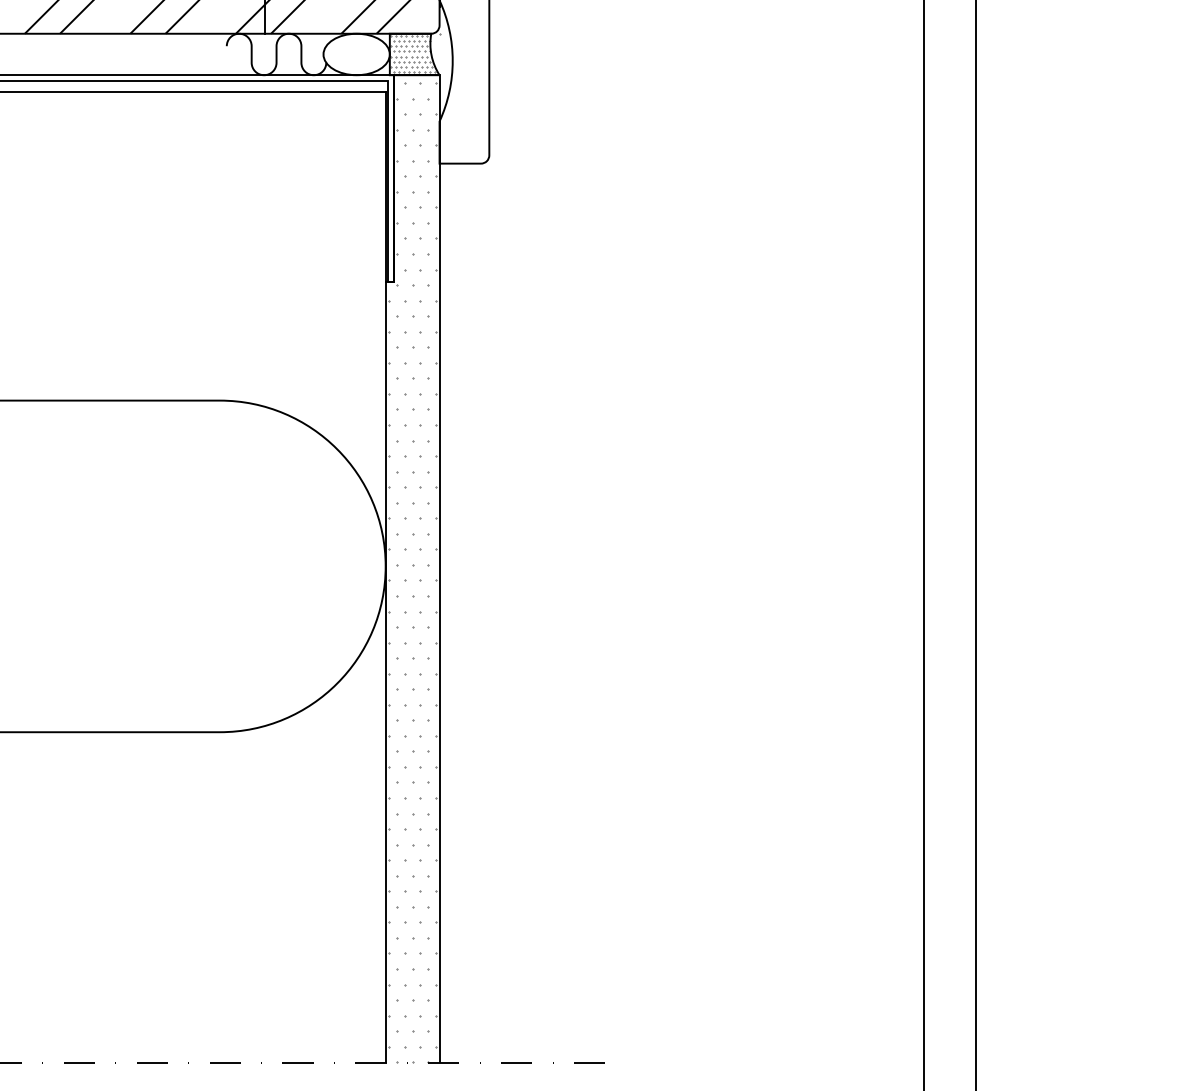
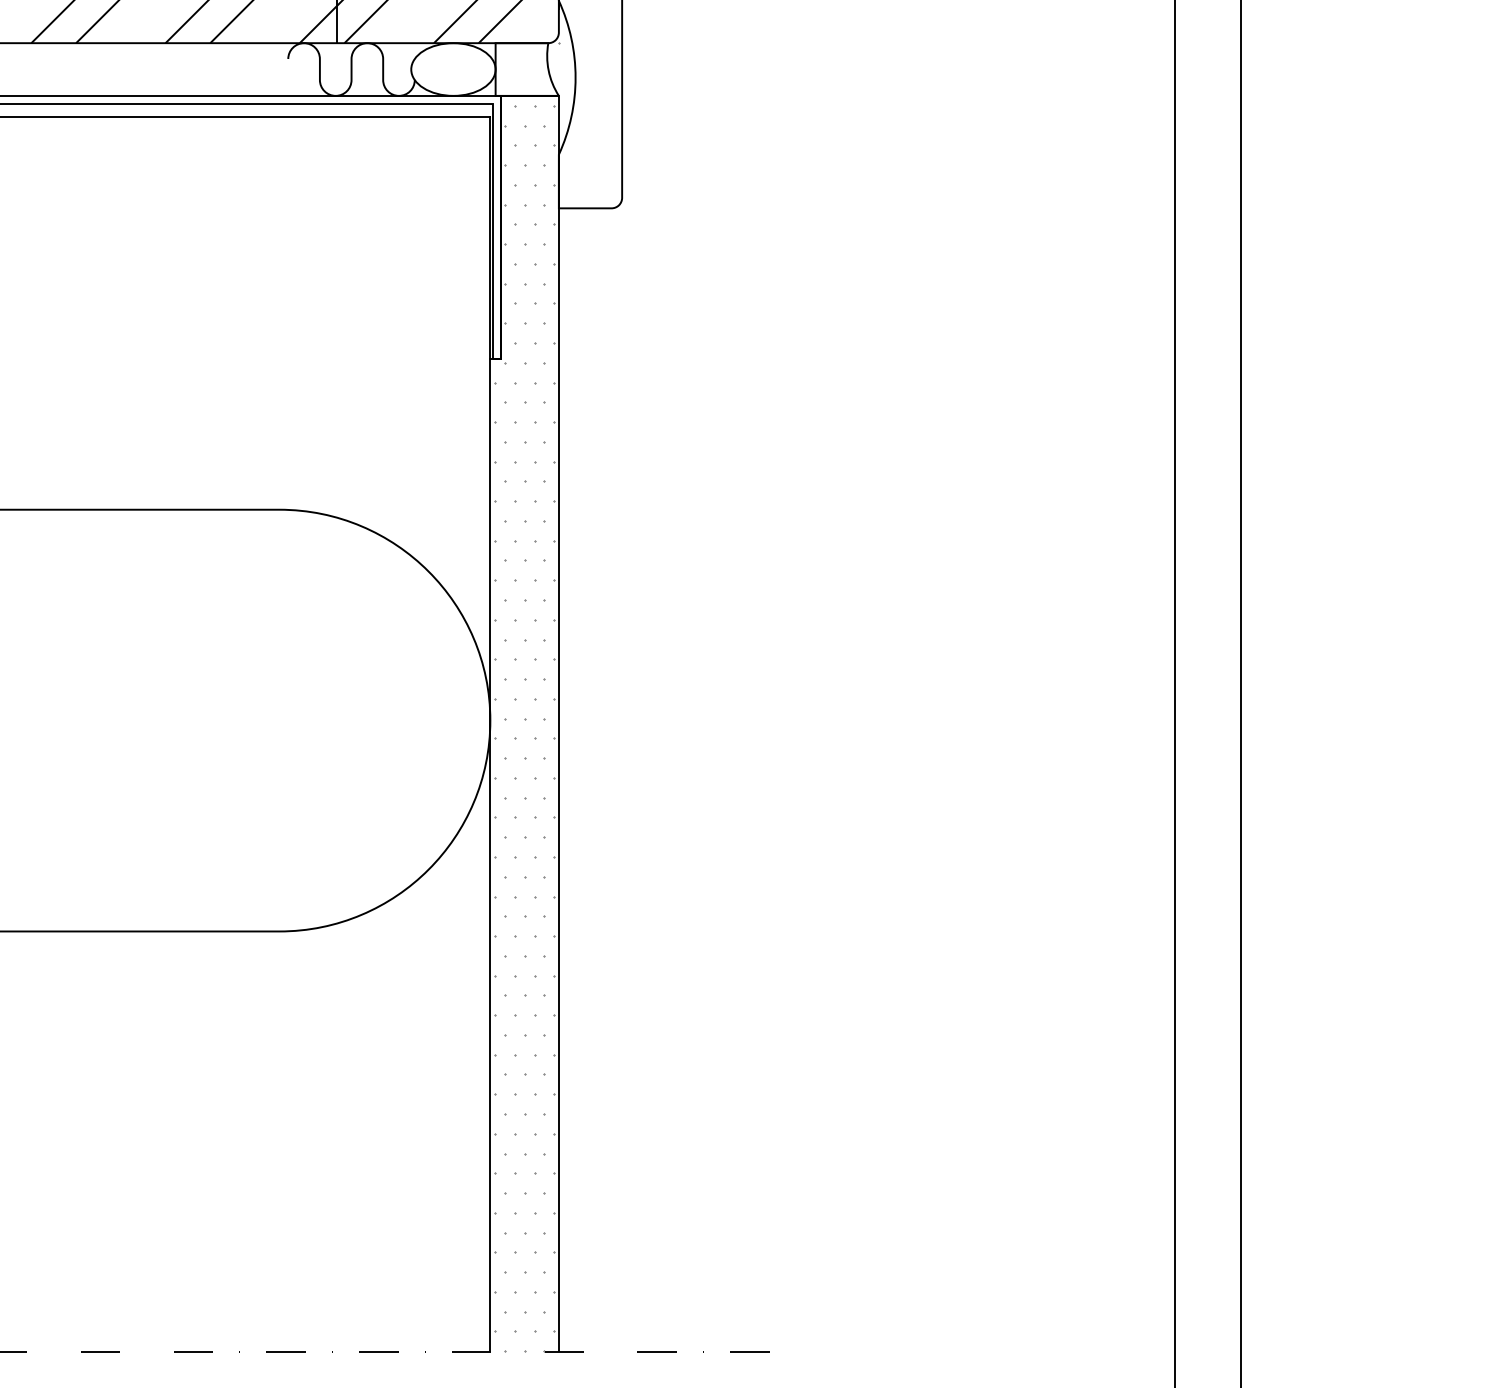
hatch: (413, 53) -> (525, 68), removed

